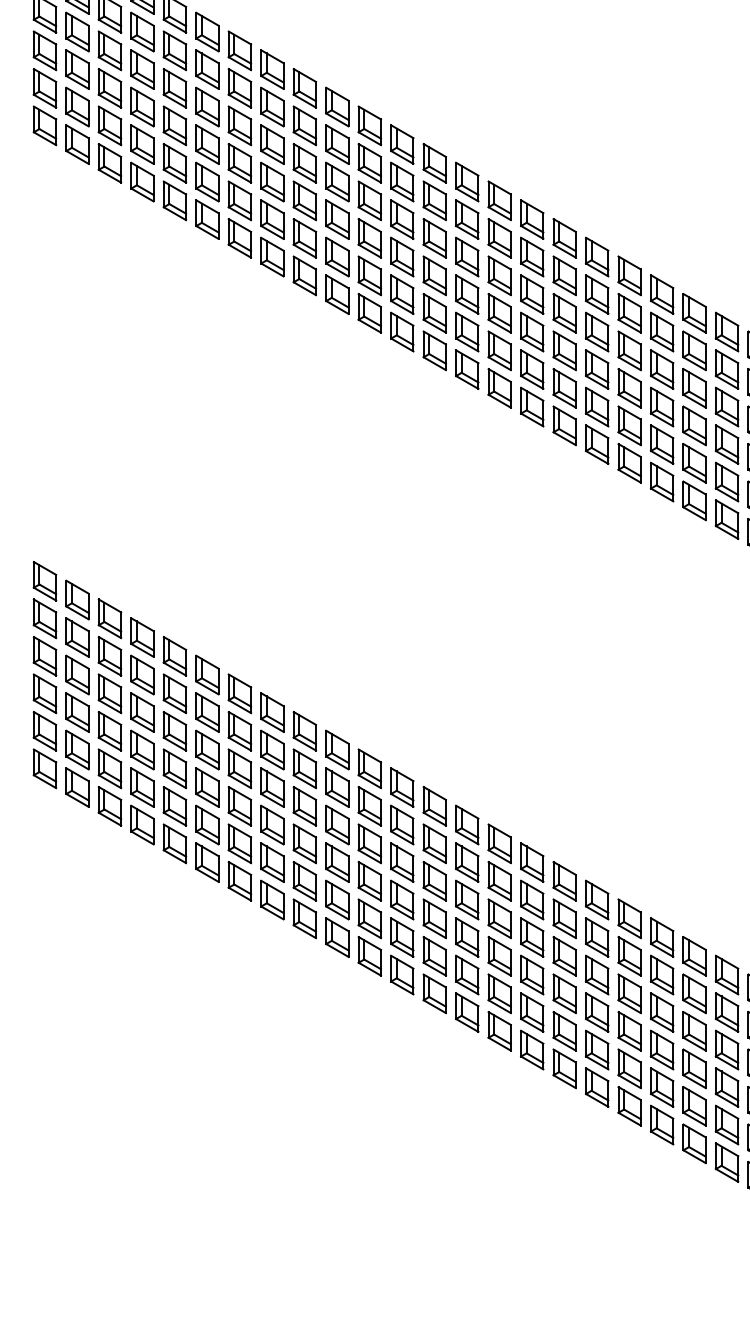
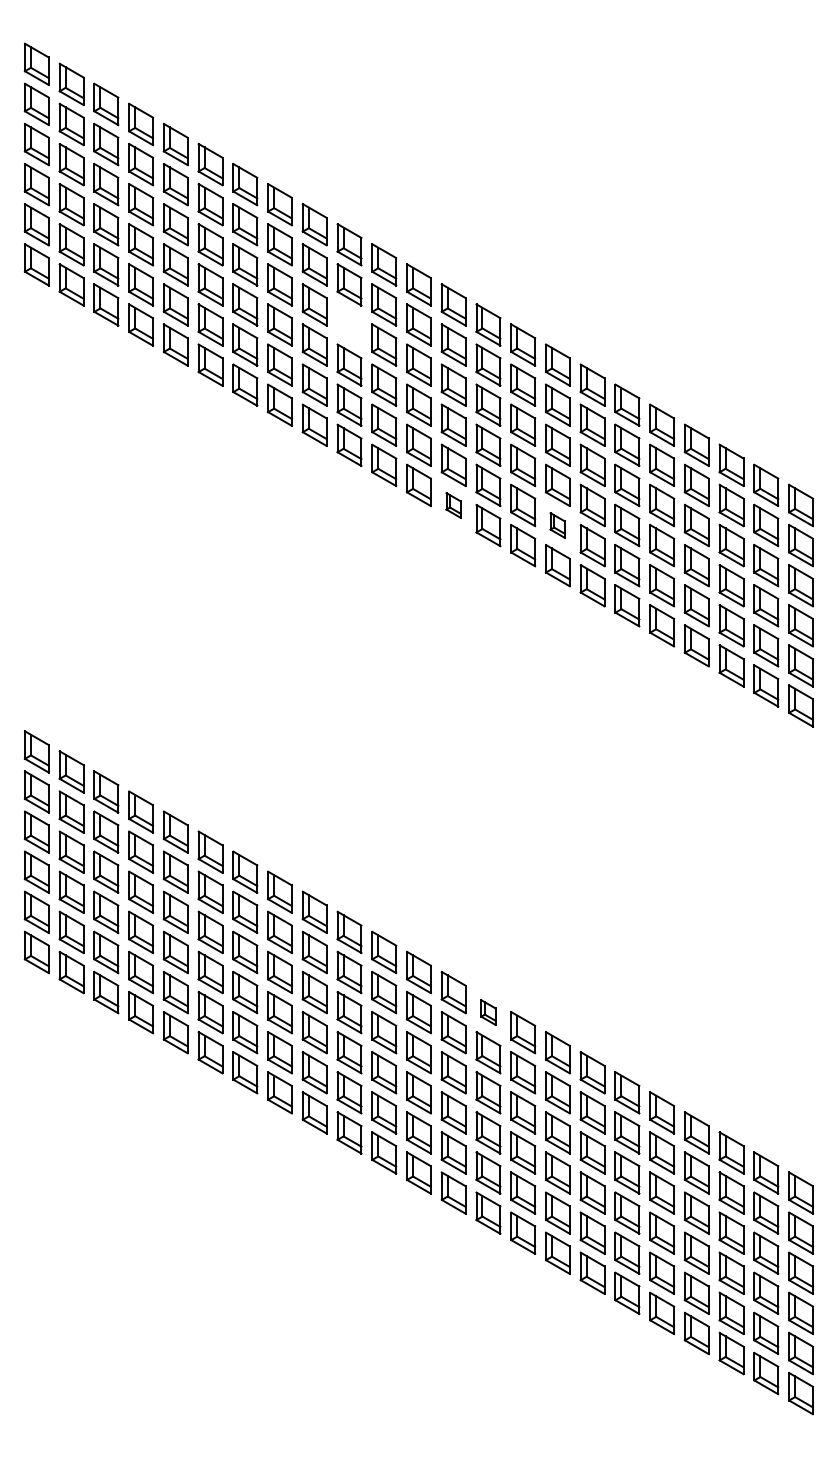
part: (337, 181) -> (349, 324), removed
part: (434, 350) -> (453, 505), size x0.6
part: (531, 369) -> (557, 525), size x0.6
part: (467, 824) -> (488, 1012), size x0.6

